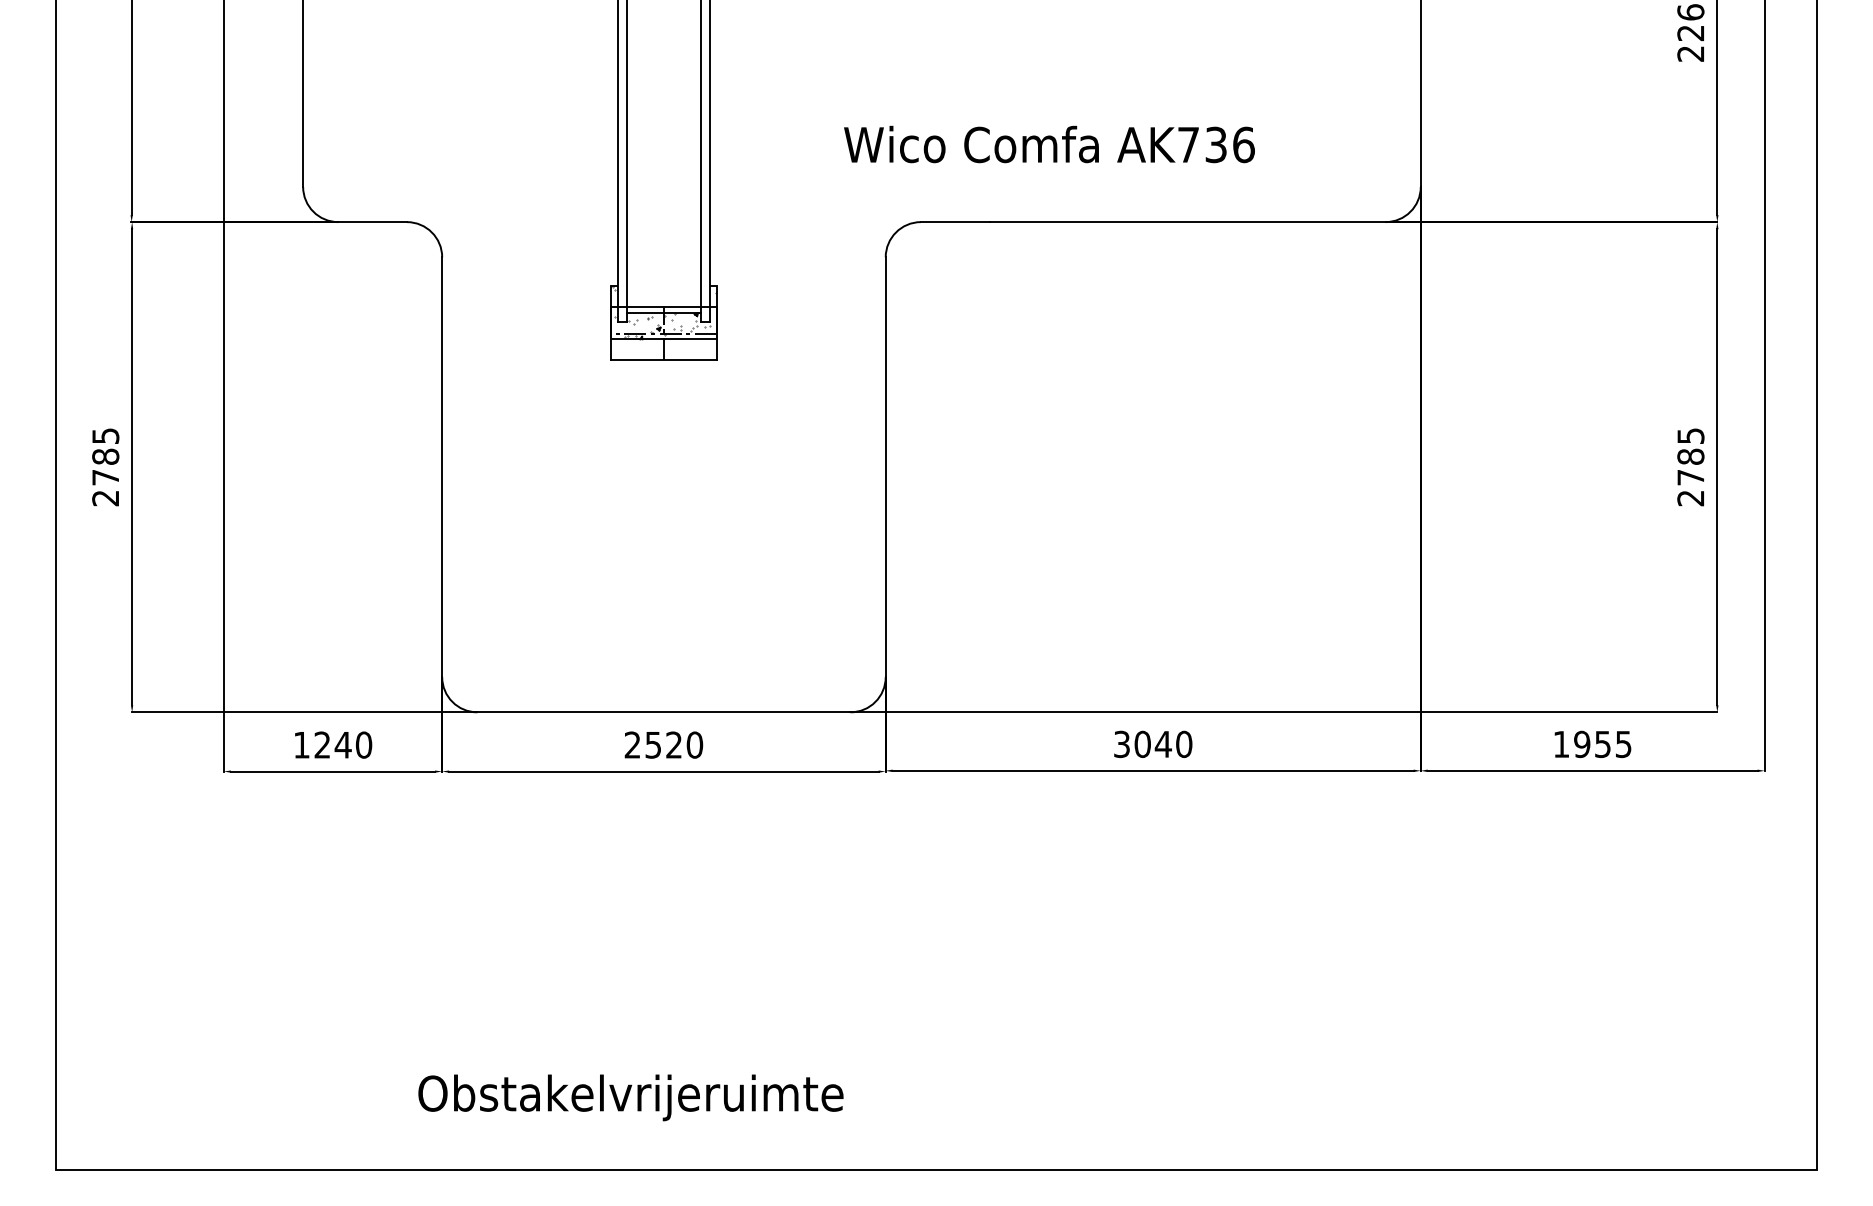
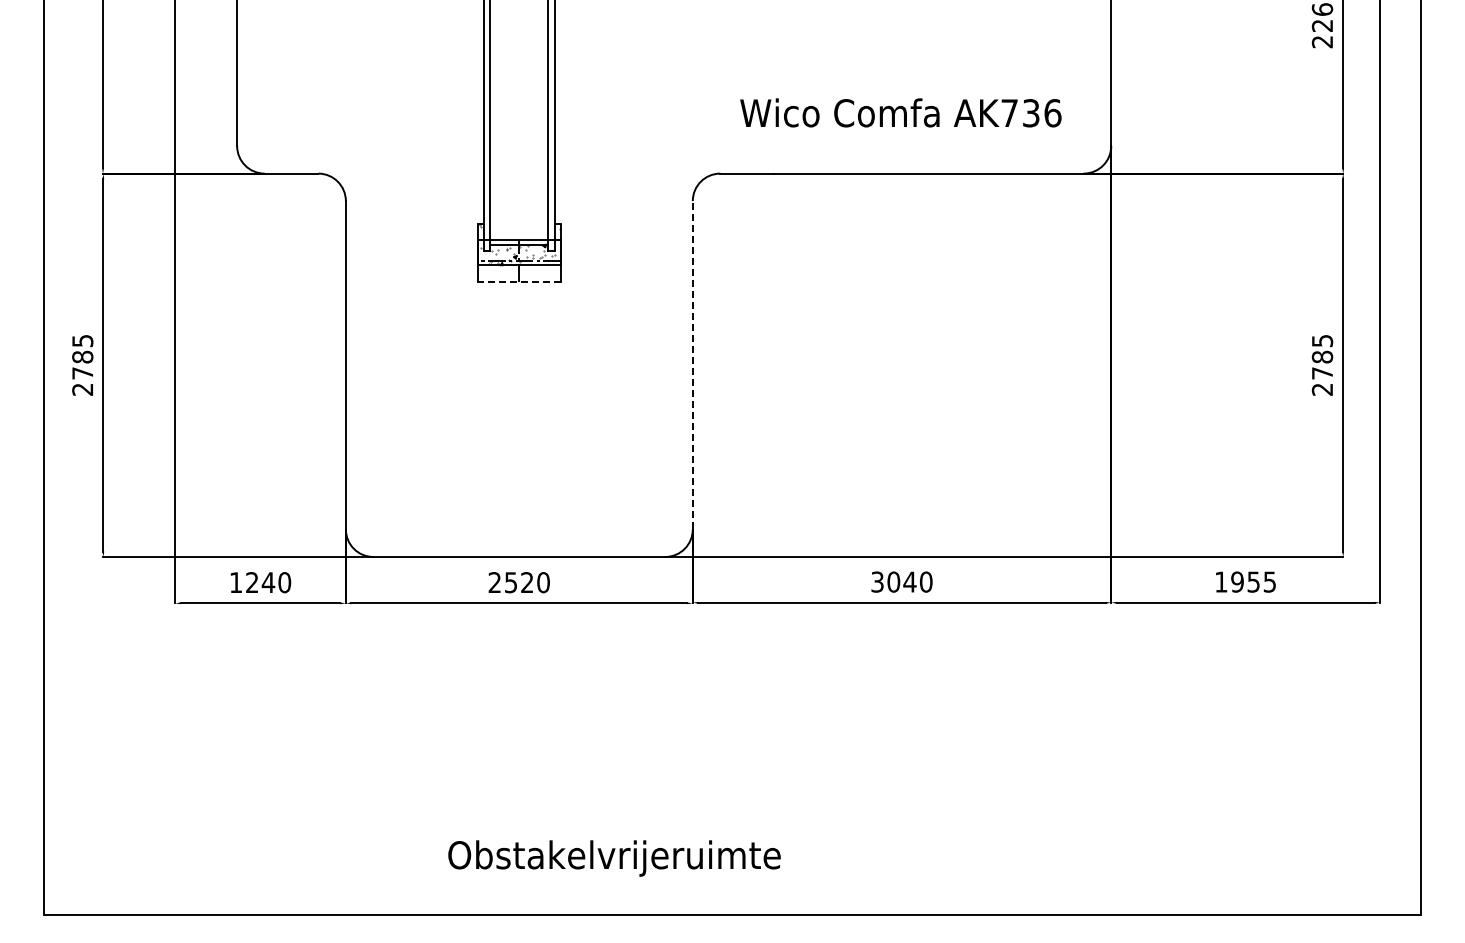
text: (1049, 143) -> (900, 112), moved
line: (662, 360) -> (518, 281), solid -> dashed
line: (885, 466) -> (692, 364), solid -> dashed
text: (630, 1097) -> (614, 858), moved

